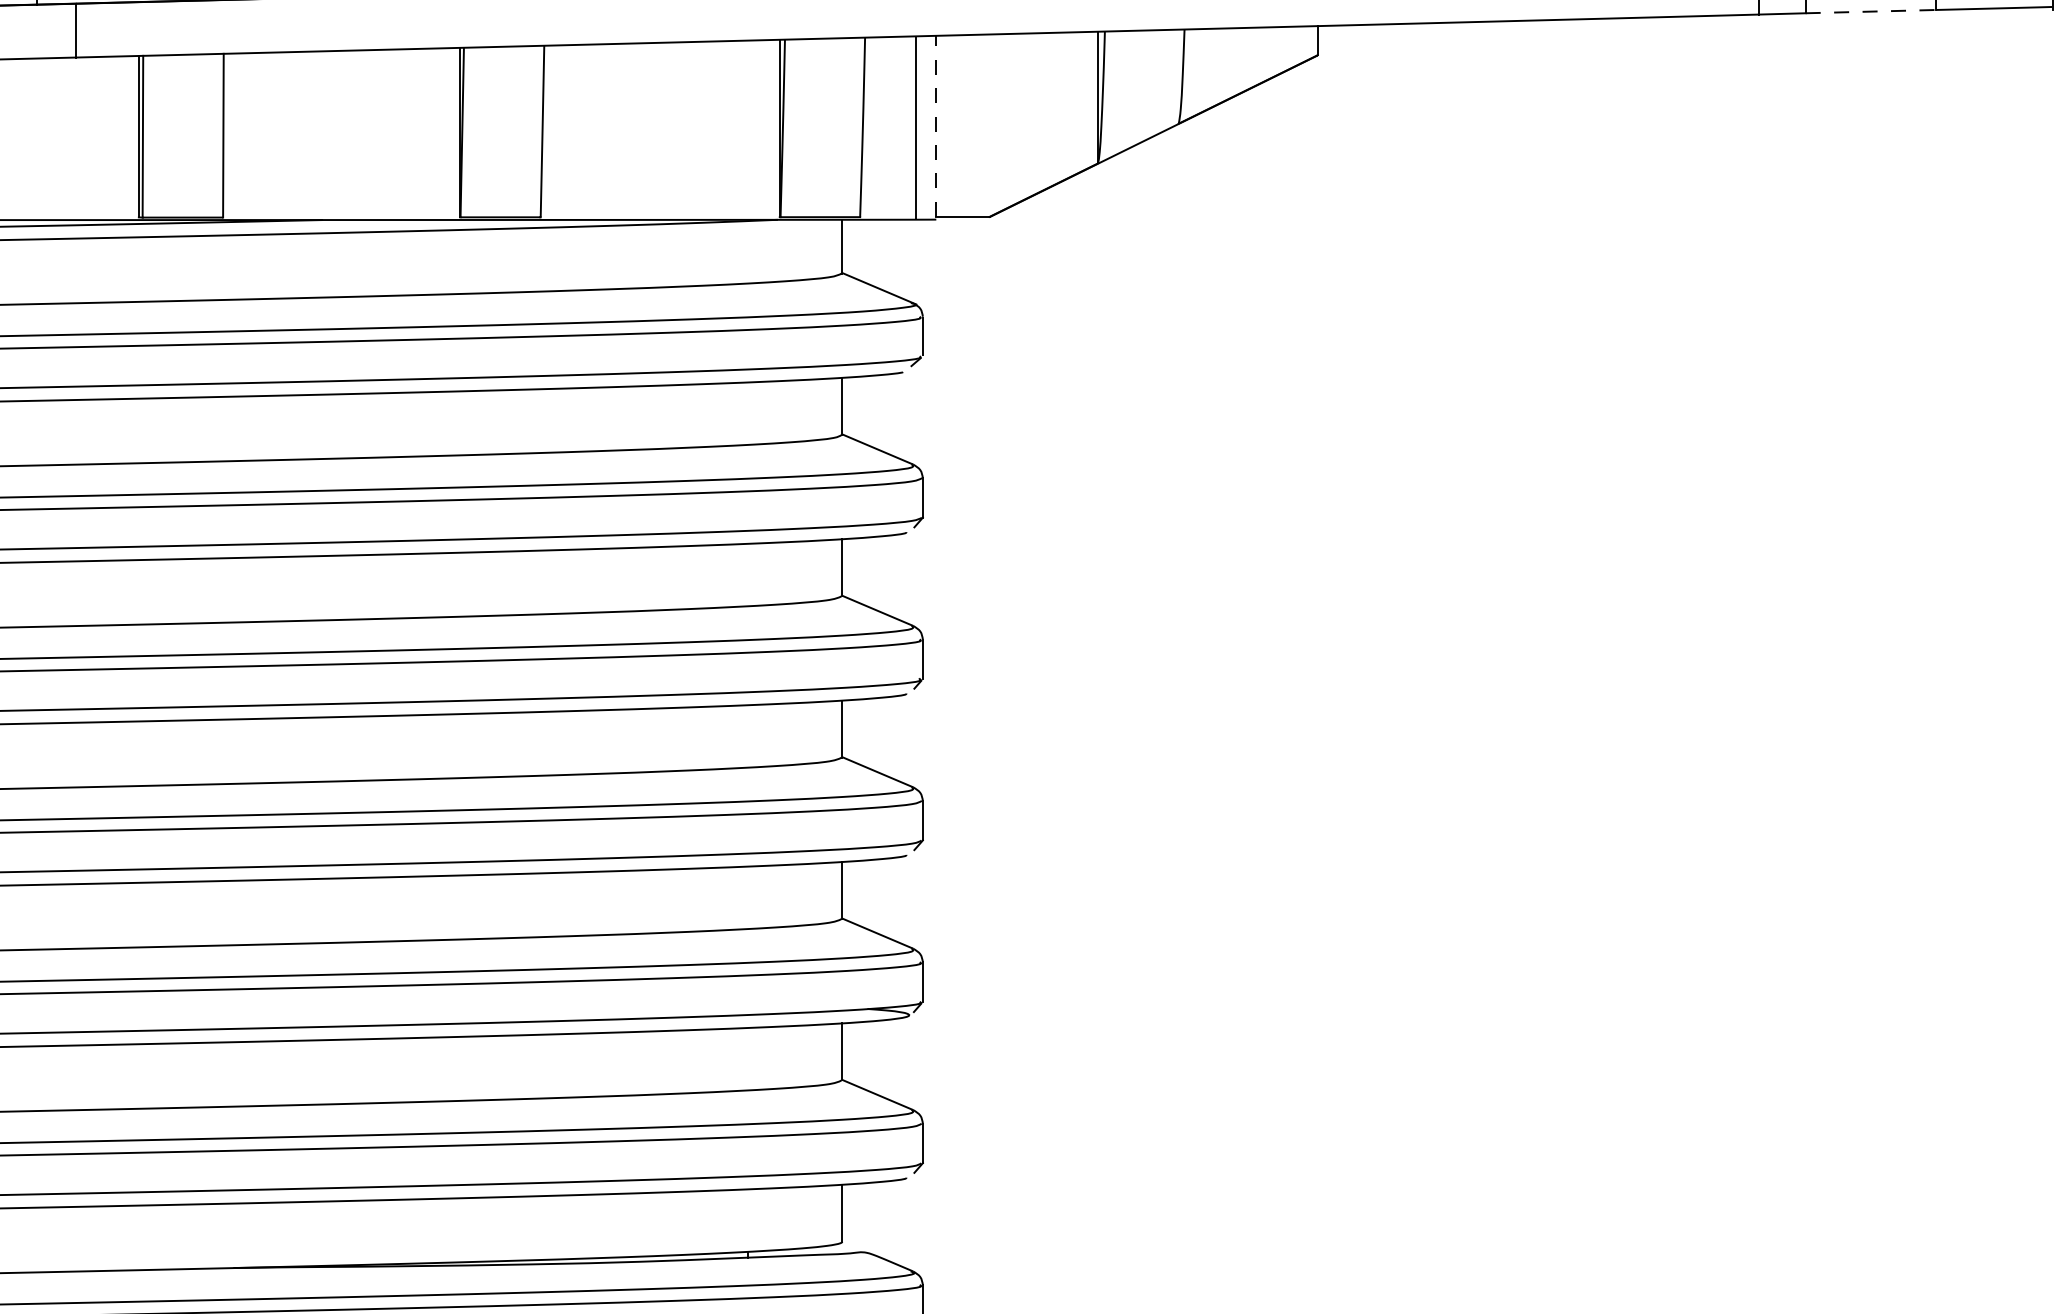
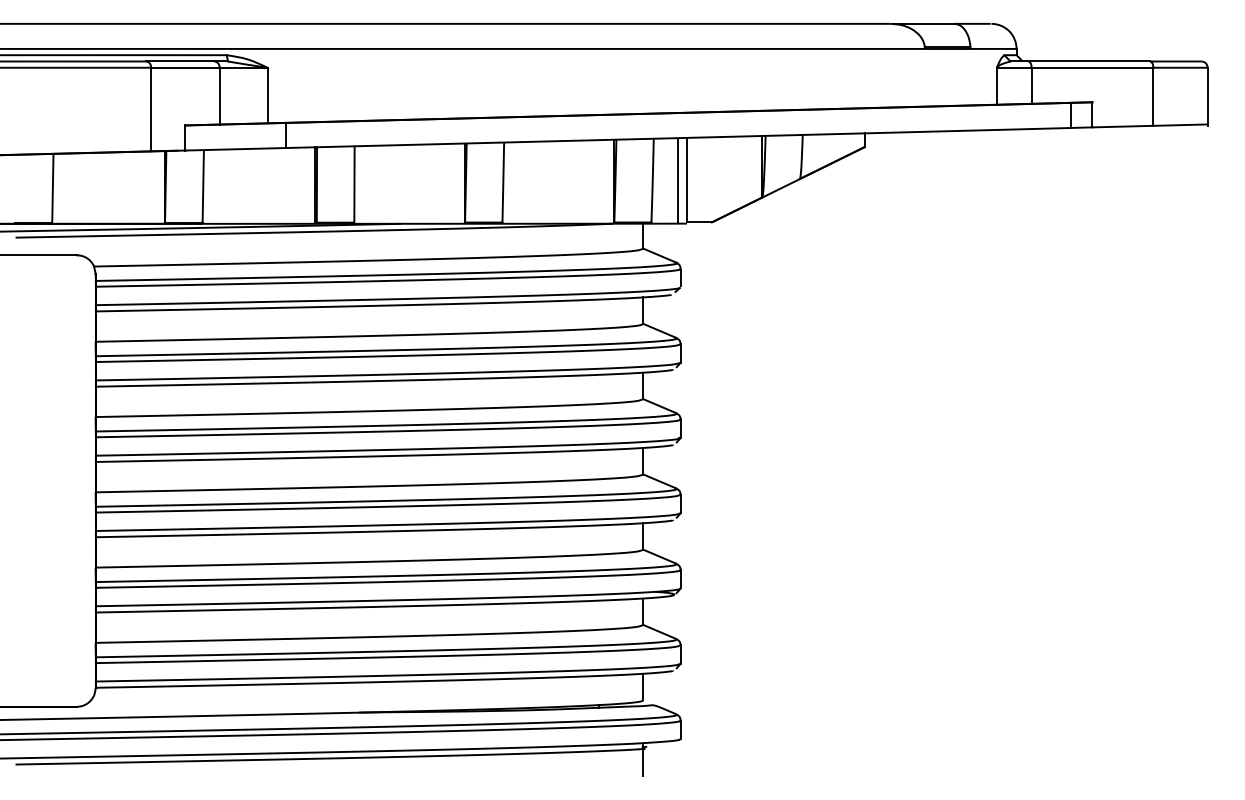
line: (1872, 11) -> (1123, 126), dashed -> solid
line: (935, 125) -> (686, 179), dashed -> solid

